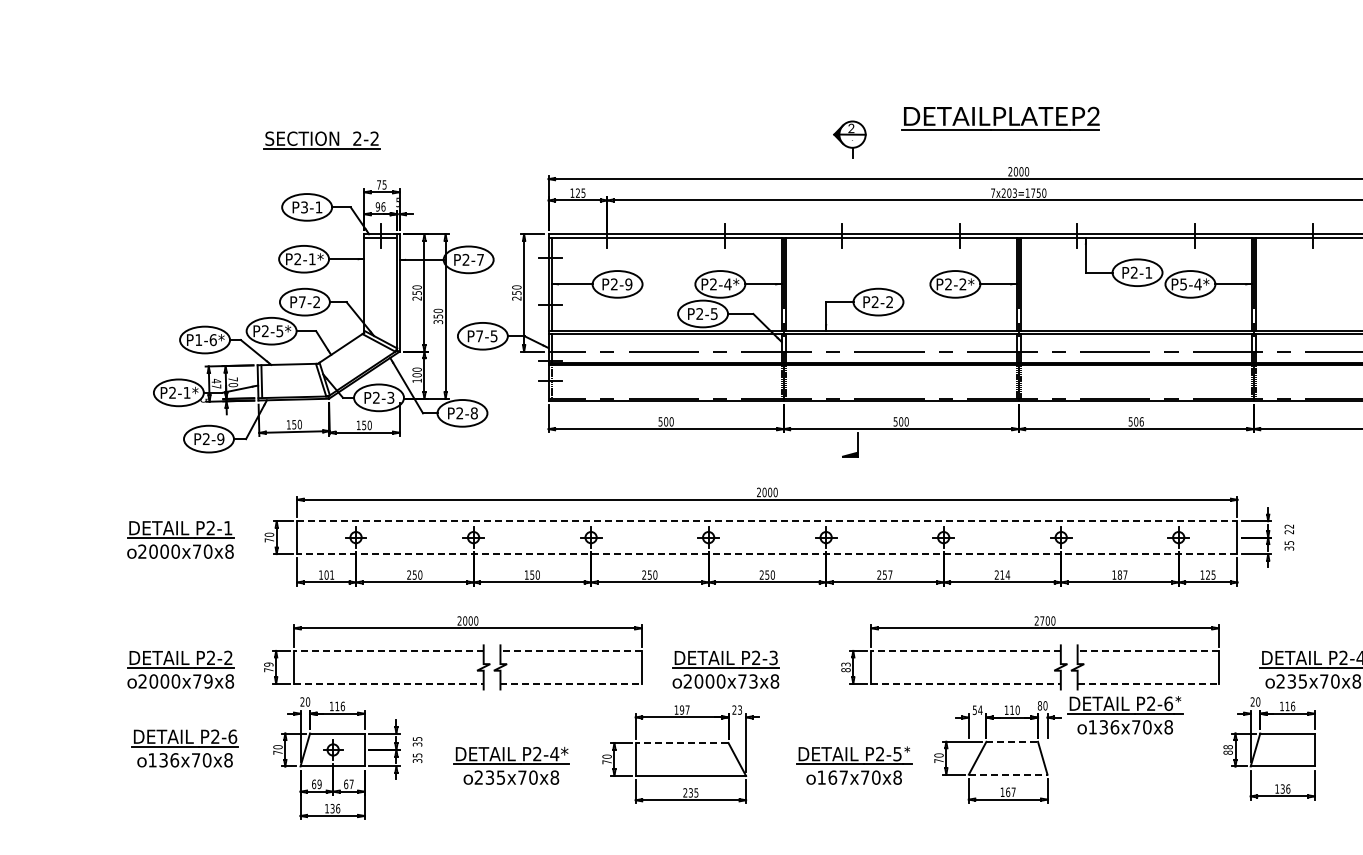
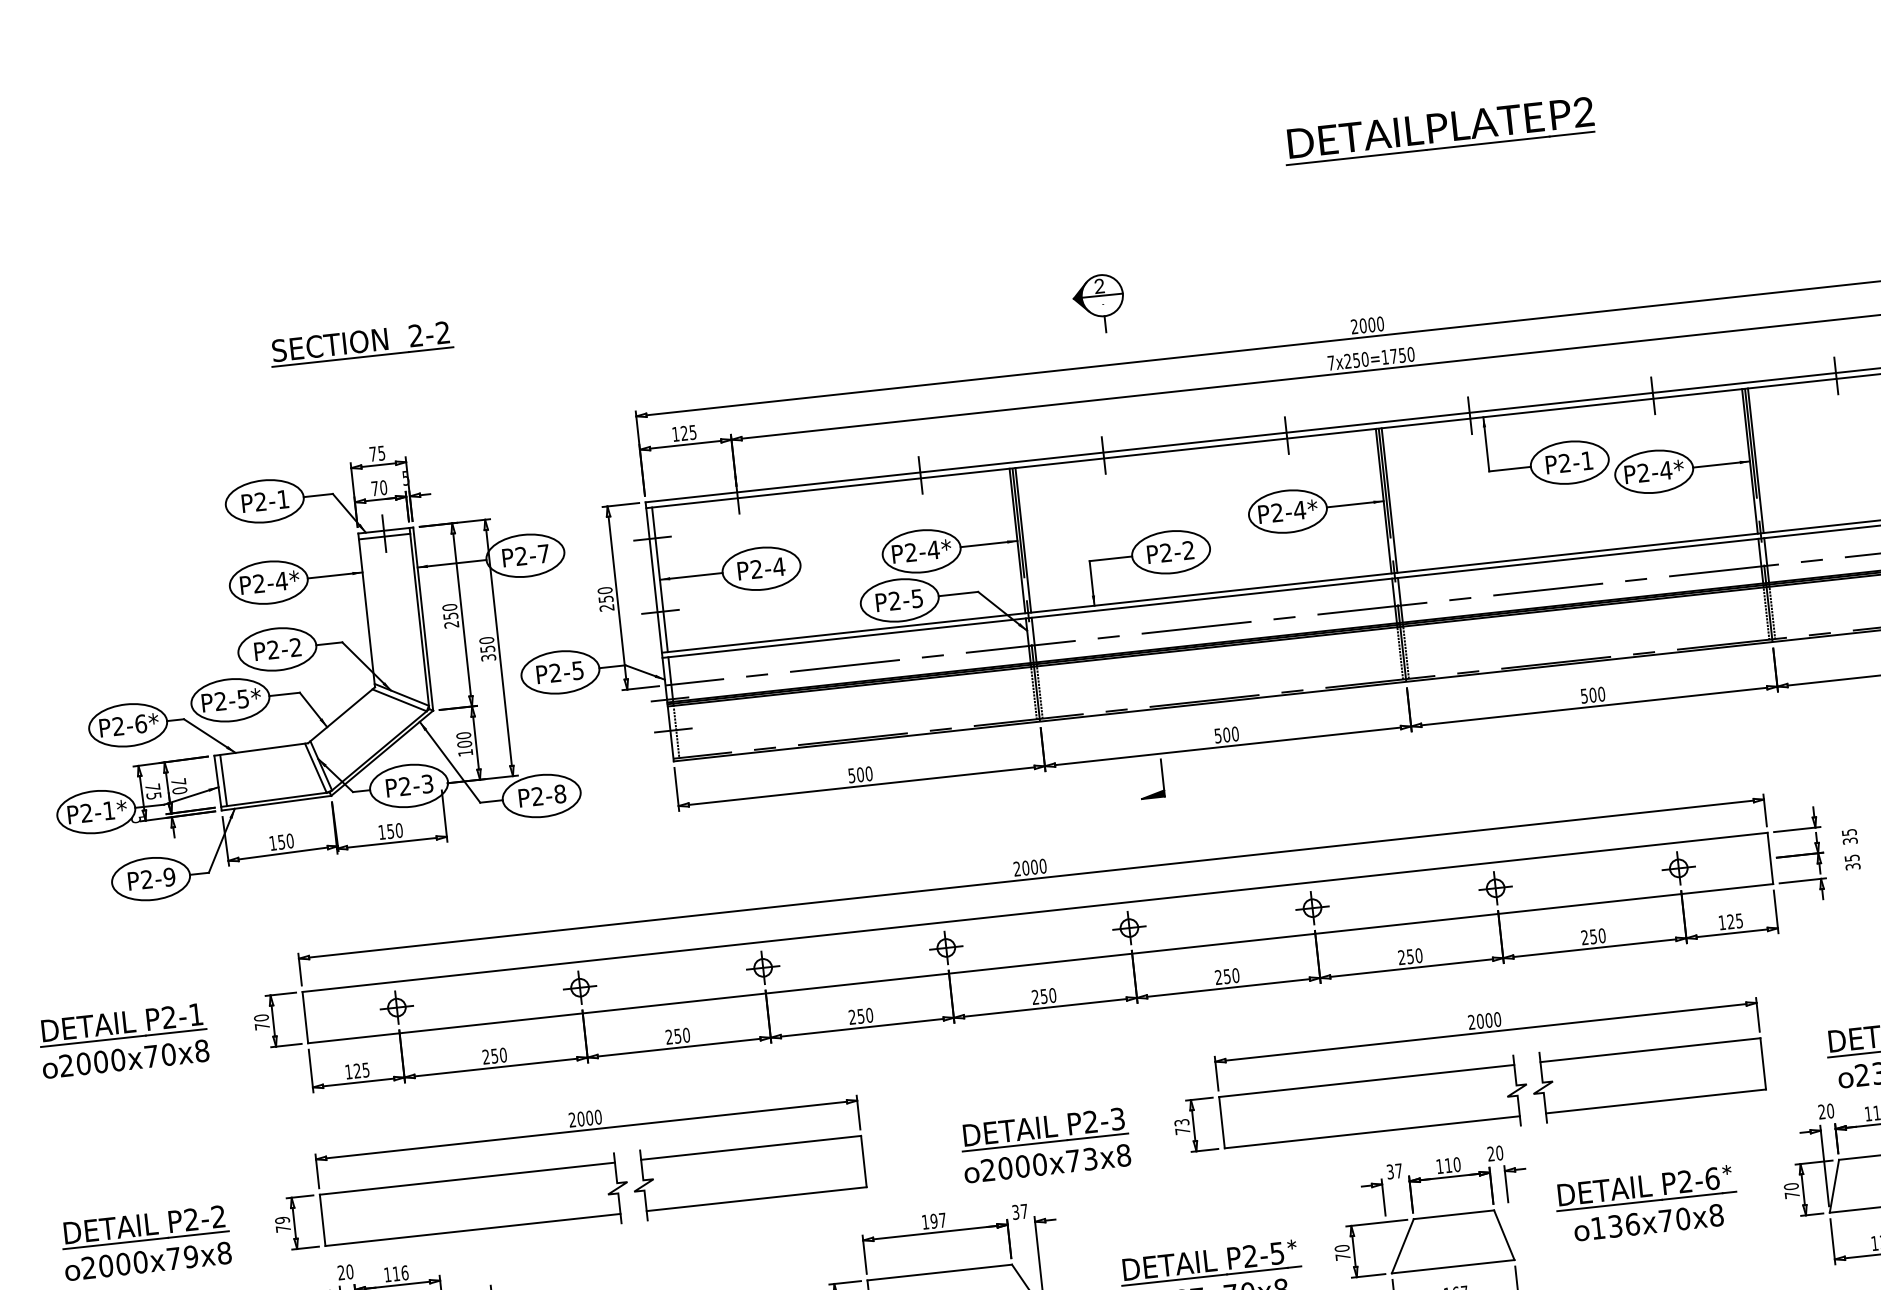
part: (1000, 118) -> (1439, 131), moved
part: (321, 140) -> (360, 344), moved
text: (1011, 192) -> (1359, 358), 7x203=1750 -> 7x250=1750
text: (380, 206) -> (378, 487), 96 -> 70
text: (304, 207) -> (260, 501), P3-1 -> P2-1
text: (312, 259) -> (281, 581), P2-1* -> P2-4*
text: (628, 284) -> (778, 567), P2-9 -> P2-4
text: (962, 284) -> (1299, 510), P2-2* -> P2-4*
text: (1183, 284) -> (1643, 473), P5-4* -> P2-4*
text: (301, 302) -> (272, 650), P7-2 -> P2-2
text: (479, 336) -> (555, 673), P7-5 -> P2-5
text: (198, 339) -> (117, 725), P1-6* -> P2-6*
text: (216, 383) -> (153, 791), 47 -> 75
text: (1141, 421) -> (1601, 693), 506 -> 500
line: (767, 521) -> (1035, 912), dashed -> solid
text: (1289, 529) -> (1850, 836), 22 -> 35
line: (766, 554) -> (1039, 964), dashed -> solid
text: (329, 574) -> (361, 1069), 101 -> 125
text: (526, 574) -> (668, 1036), 150 -> 250
text: (890, 574) -> (1235, 974), 257 -> 250
text: (1005, 574) -> (1415, 955), 214 -> 250
text: (1119, 574) -> (1592, 935), 187 -> 250
text: (1042, 620) -> (1480, 1020), 2700 -> 2000
line: (388, 650) -> (466, 1178), dashed -> solid
line: (571, 650) -> (751, 1147), dashed -> solid
line: (966, 650) -> (1367, 1080), dashed -> solid
line: (1148, 650) -> (1650, 1049), dashed -> solid
part: (725, 669) -> (1044, 1145), moved
text: (845, 670) -> (1182, 1131), 83 -> 73
line: (388, 683) -> (472, 1229), dashed -> solid
line: (571, 683) -> (757, 1198), dashed -> solid
line: (966, 683) -> (1372, 1131), dashed -> solid
line: (1148, 683) -> (1656, 1100), dashed -> solid
text: (1039, 705) -> (1490, 1153), 80 -> 20
text: (736, 709) -> (1018, 1211), 23 -> 37
text: (977, 709) -> (1394, 1170), 54 -> 37
part: (1125, 715) -> (1647, 1204), moved
line: (1012, 741) -> (1454, 1214), dashed -> solid
line: (681, 743) -> (938, 1273), dashed -> solid
text: (1227, 749) -> (1790, 1190), 88 -> 70
line: (1008, 774) -> (1453, 1266), dashed -> solid

